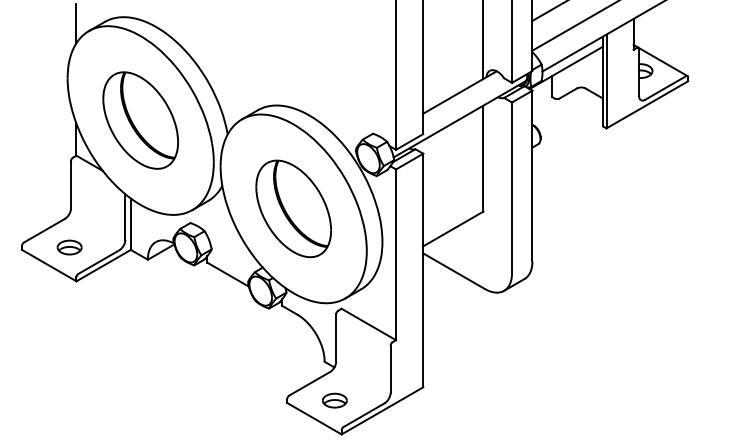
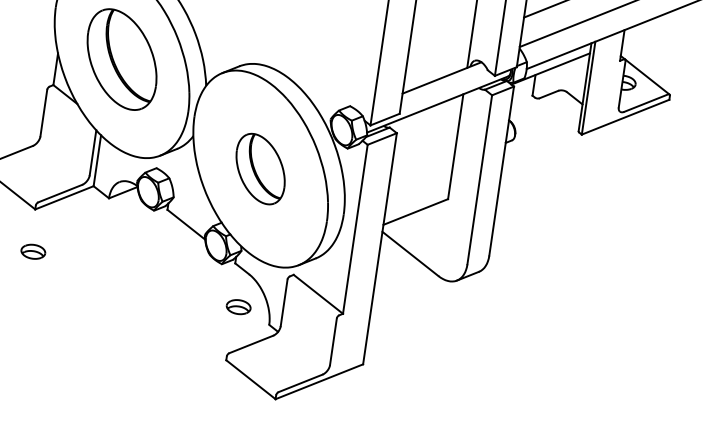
part: (293, 208) -> (260, 168), size x0.7
part: (69, 247) -> (33, 251), moved
part: (334, 400) -> (238, 306), moved

